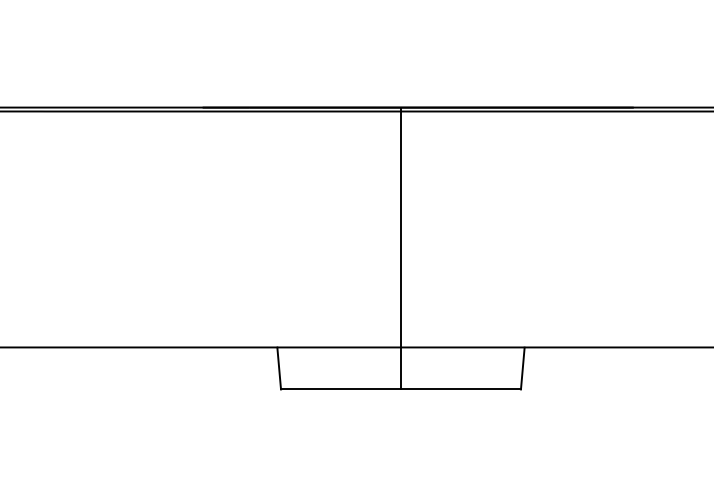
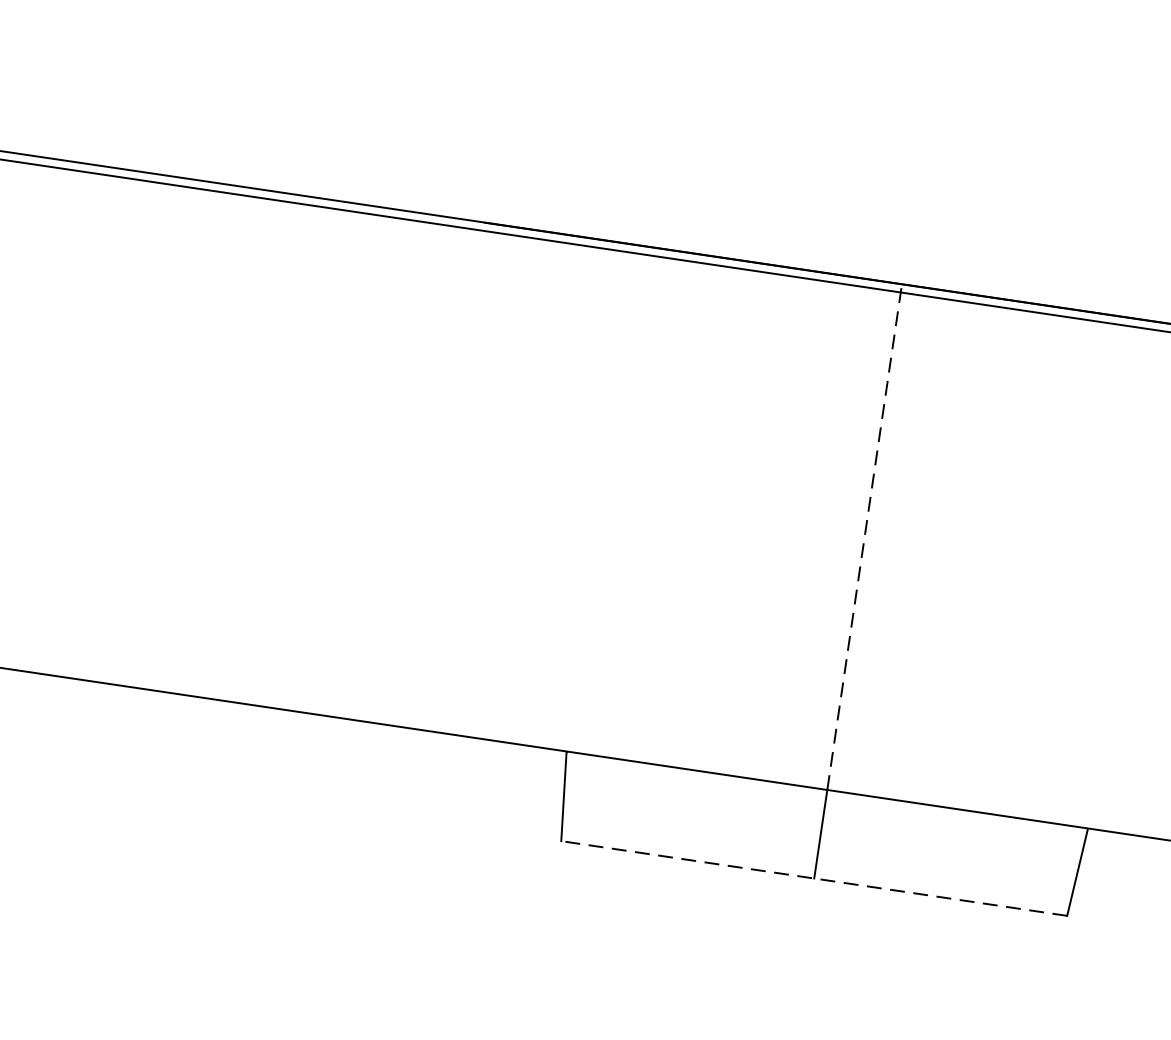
line: (400, 227) -> (863, 536), solid -> dashed
line: (400, 389) -> (813, 878), solid -> dashed

